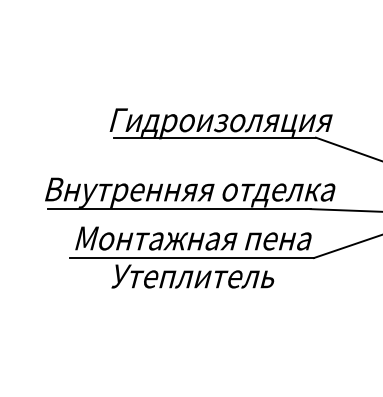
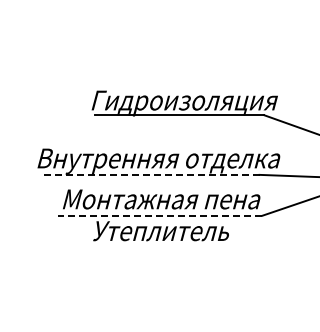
line: (178, 208) -> (149, 174), solid -> dashed
line: (190, 257) -> (159, 215), solid -> dashed

